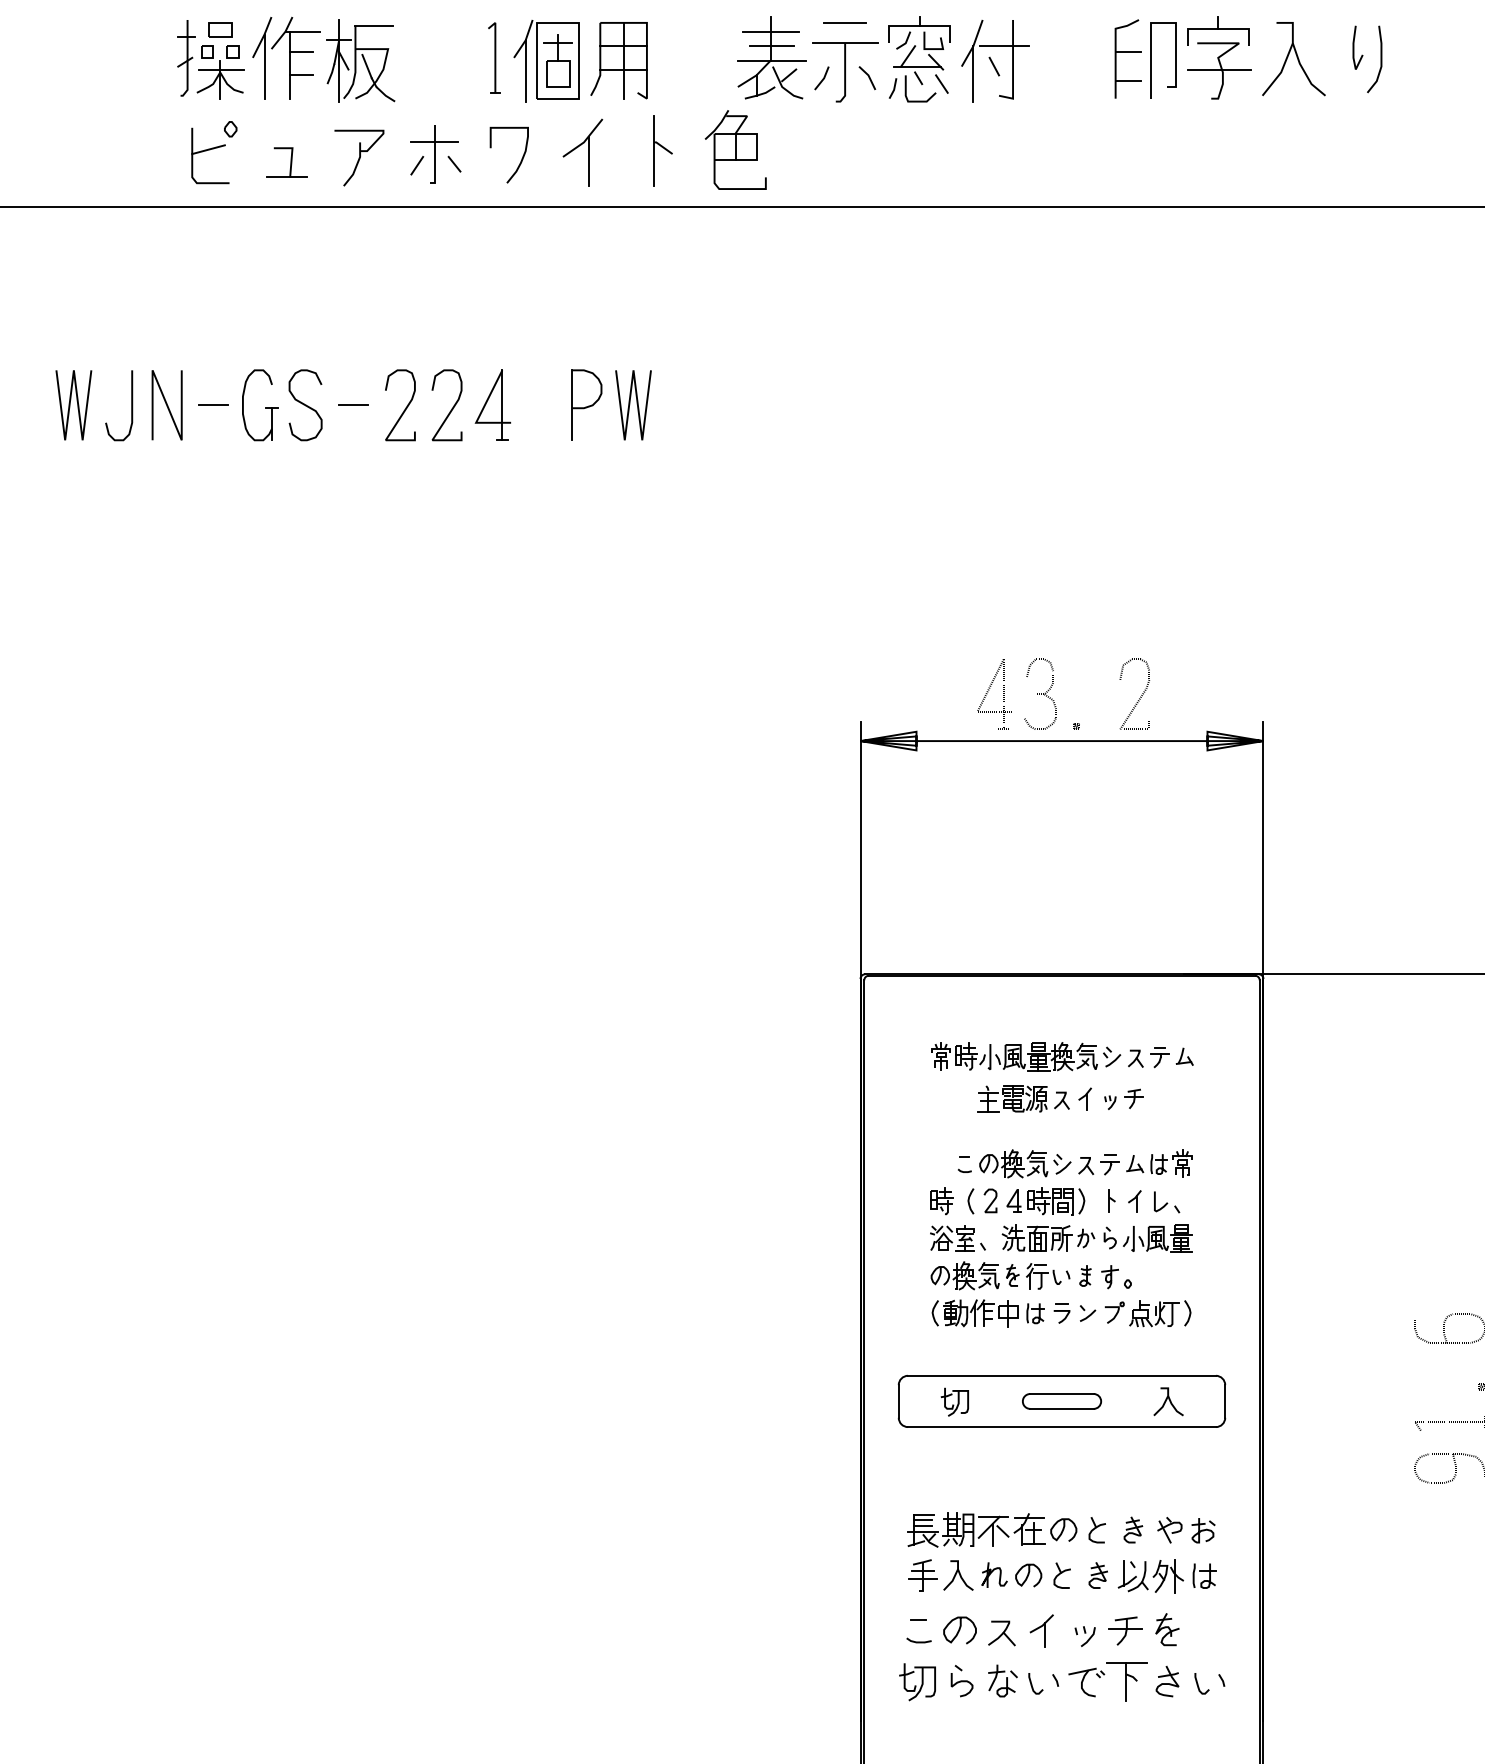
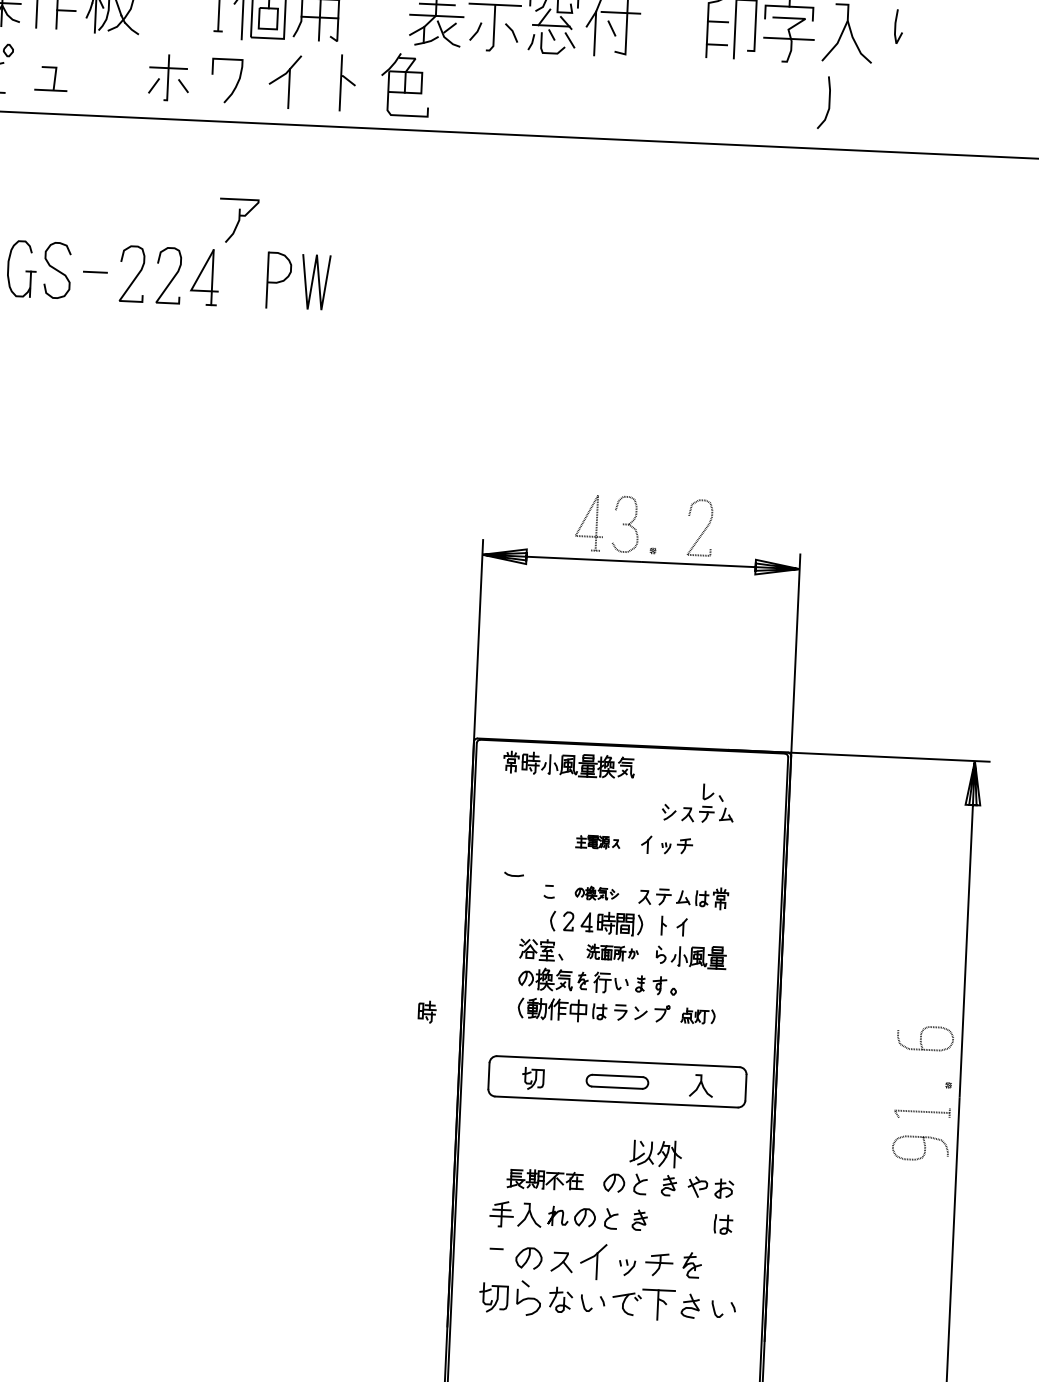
curve: (1380, 59) -> (828, 102), moved
part: (359, 157) -> (238, 220), moved
part: (1014, 1056) -> (569, 764), moved
part: (1023, 1098) -> (597, 841), size x0.6
part: (1025, 1163) -> (597, 893), size x0.6
part: (941, 1201) -> (426, 1012), moved
part: (1167, 1202) -> (713, 792), moved
part: (1048, 1237) -> (612, 952), size x0.7
part: (1160, 1313) -> (698, 1016), size x0.7
part: (976, 1529) -> (545, 1179), size x0.7
part: (1150, 1576) -> (655, 1153), moved
part: (1041, 1630) -> (593, 1261), size x1.4
line: (918, 1641) -> (513, 875), moved
part: (961, 1681) -> (528, 1298), size x1.4

